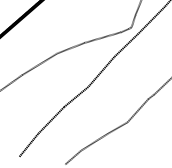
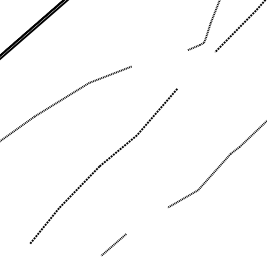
line: (102, 37) -> (159, 58), removed
line: (126, 45) -> (196, 70), removed
line: (94, 141) -> (146, 219), removed

